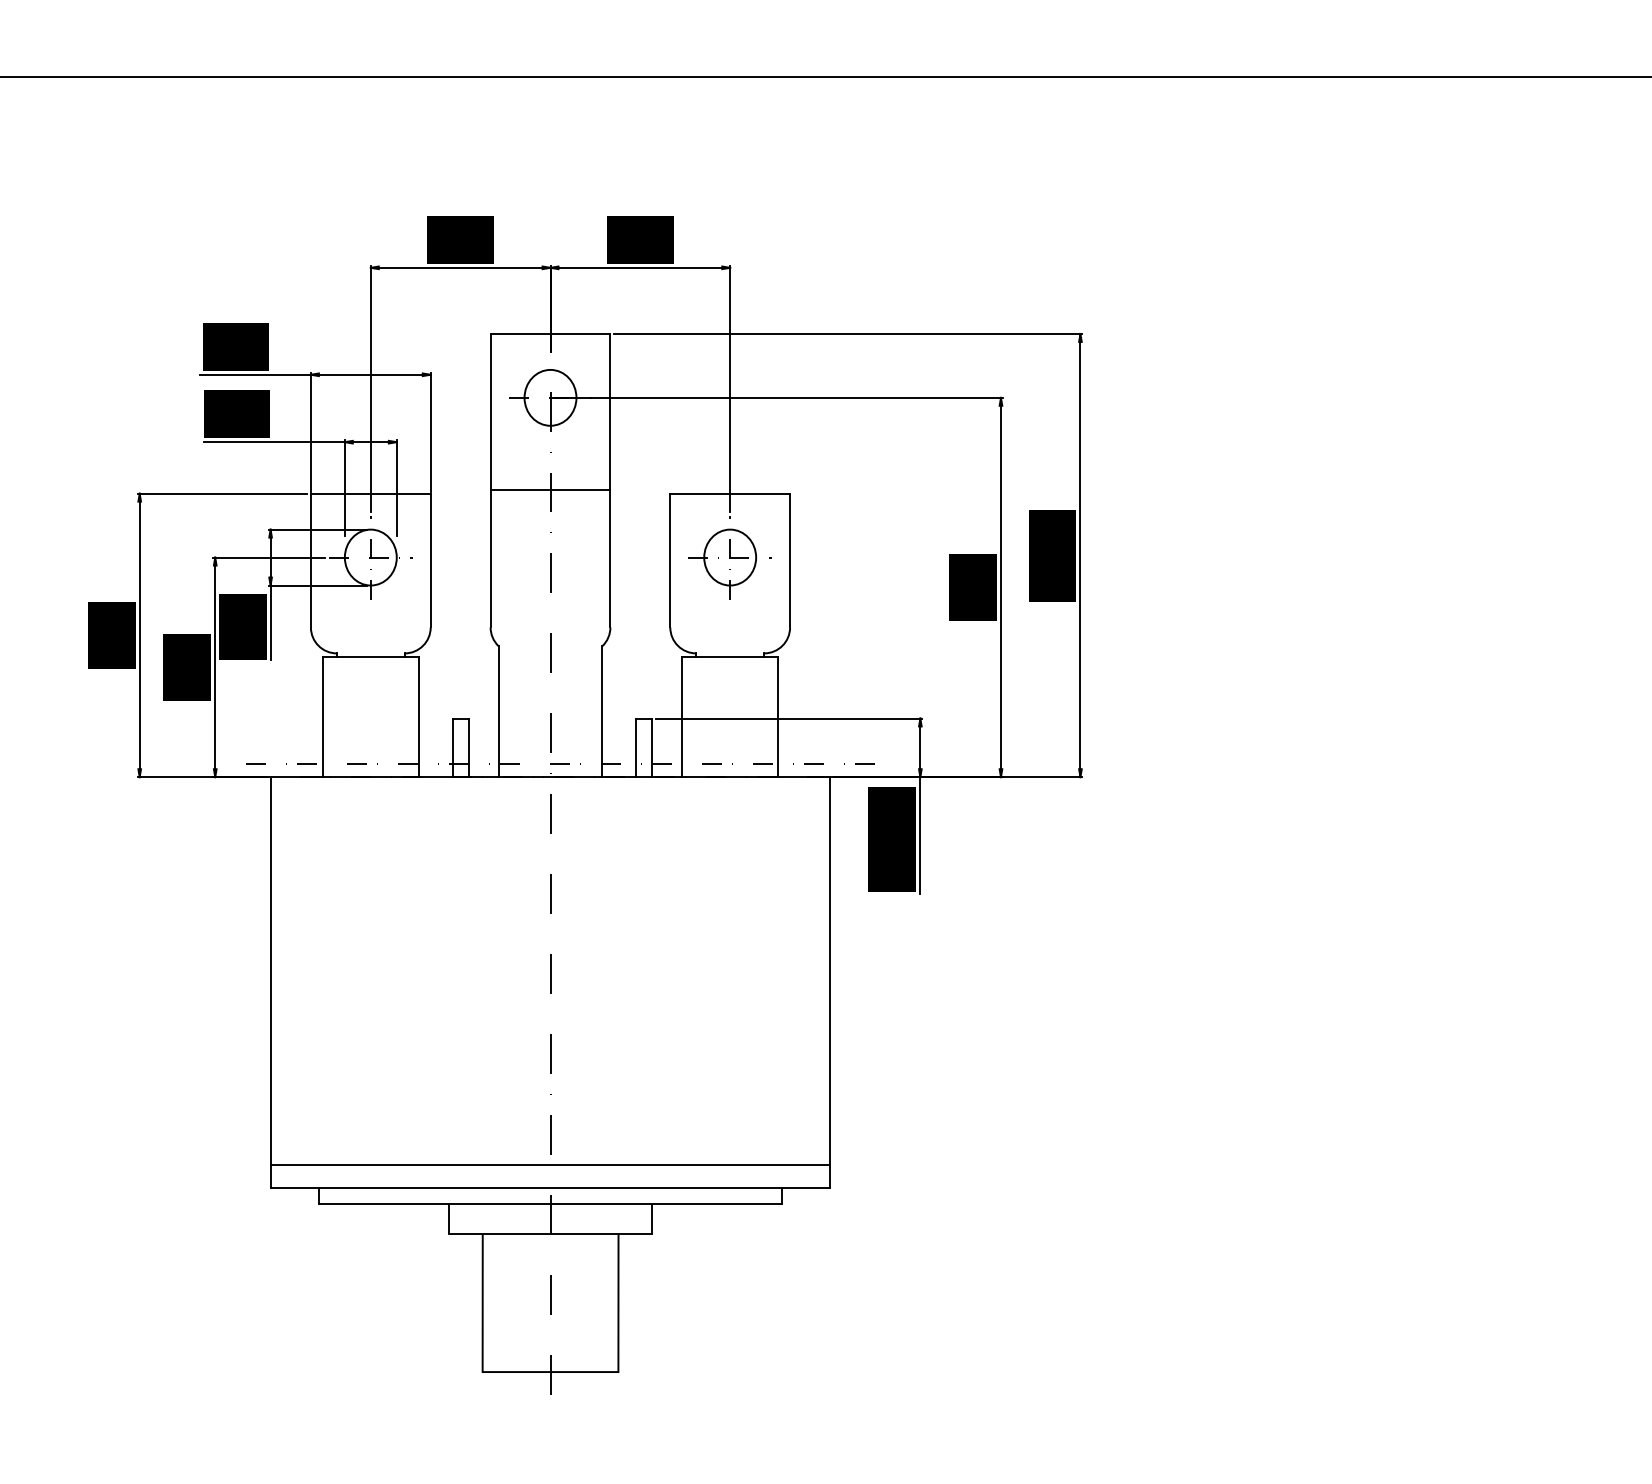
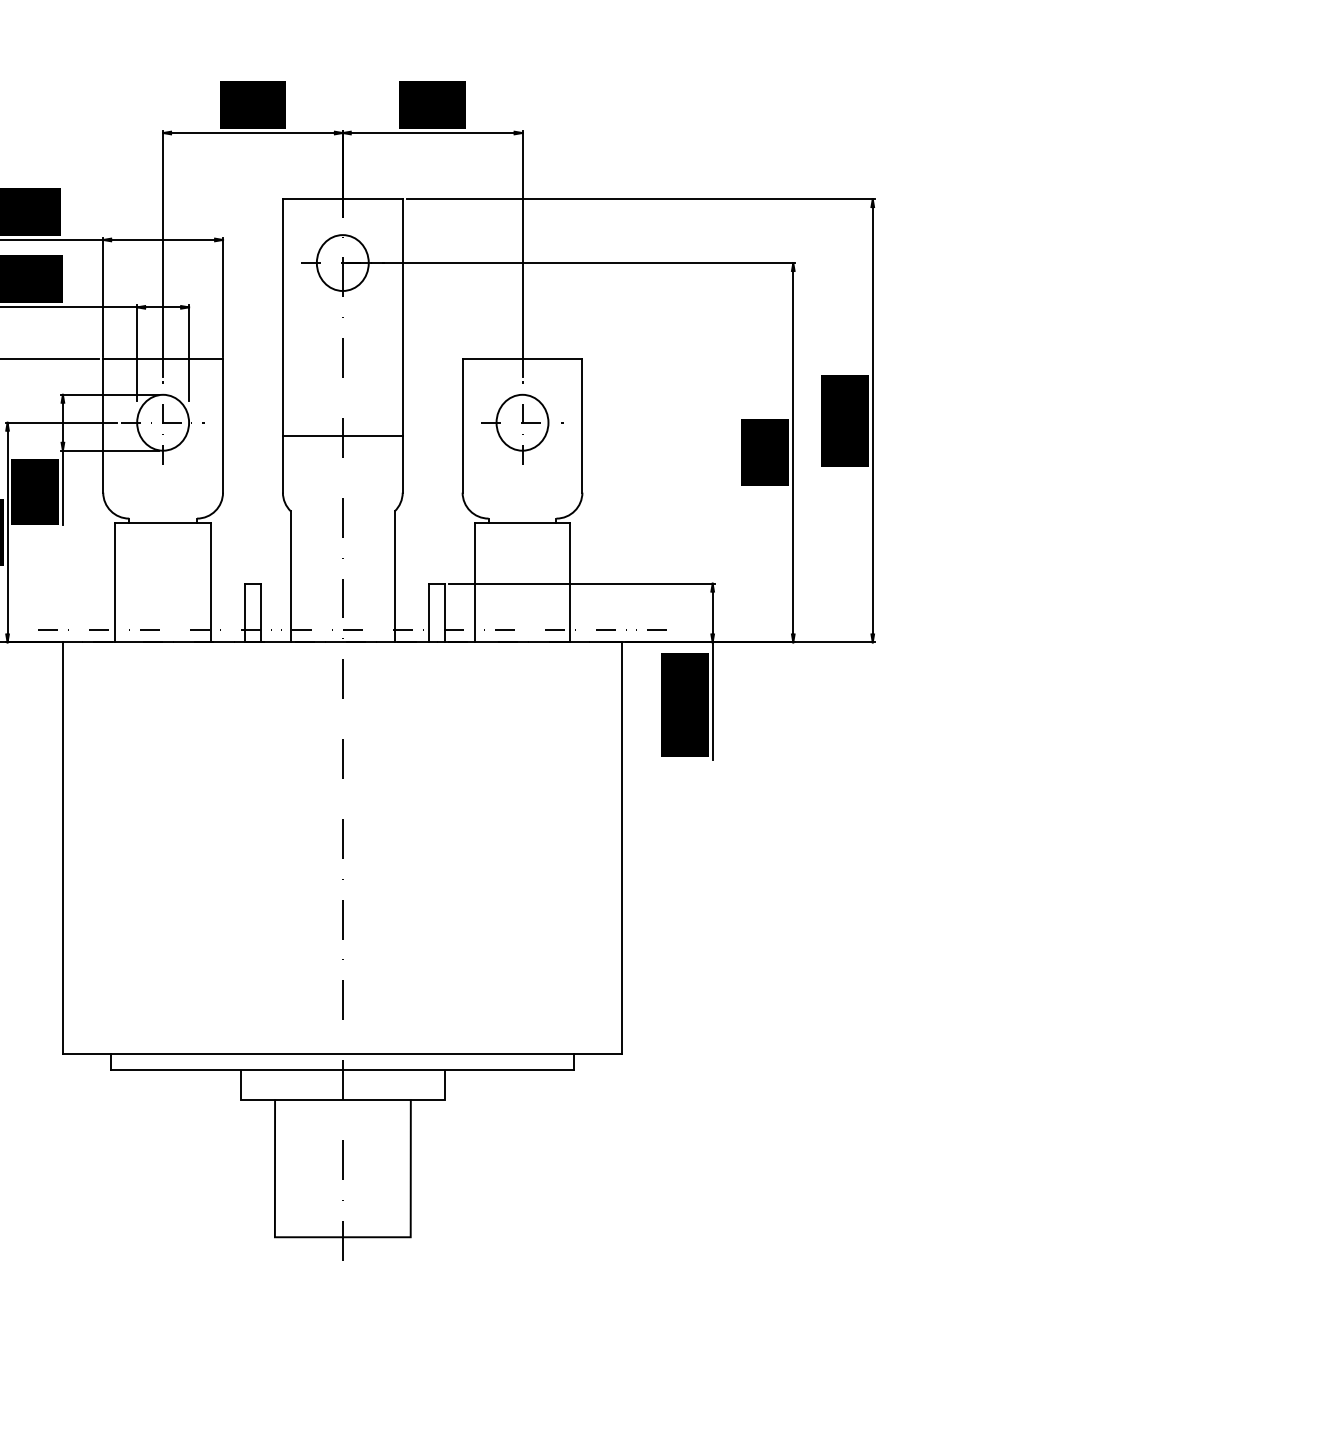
line: (550, 489) -> (342, 435), moved
line: (550, 1164) -> (342, 1029), removed

